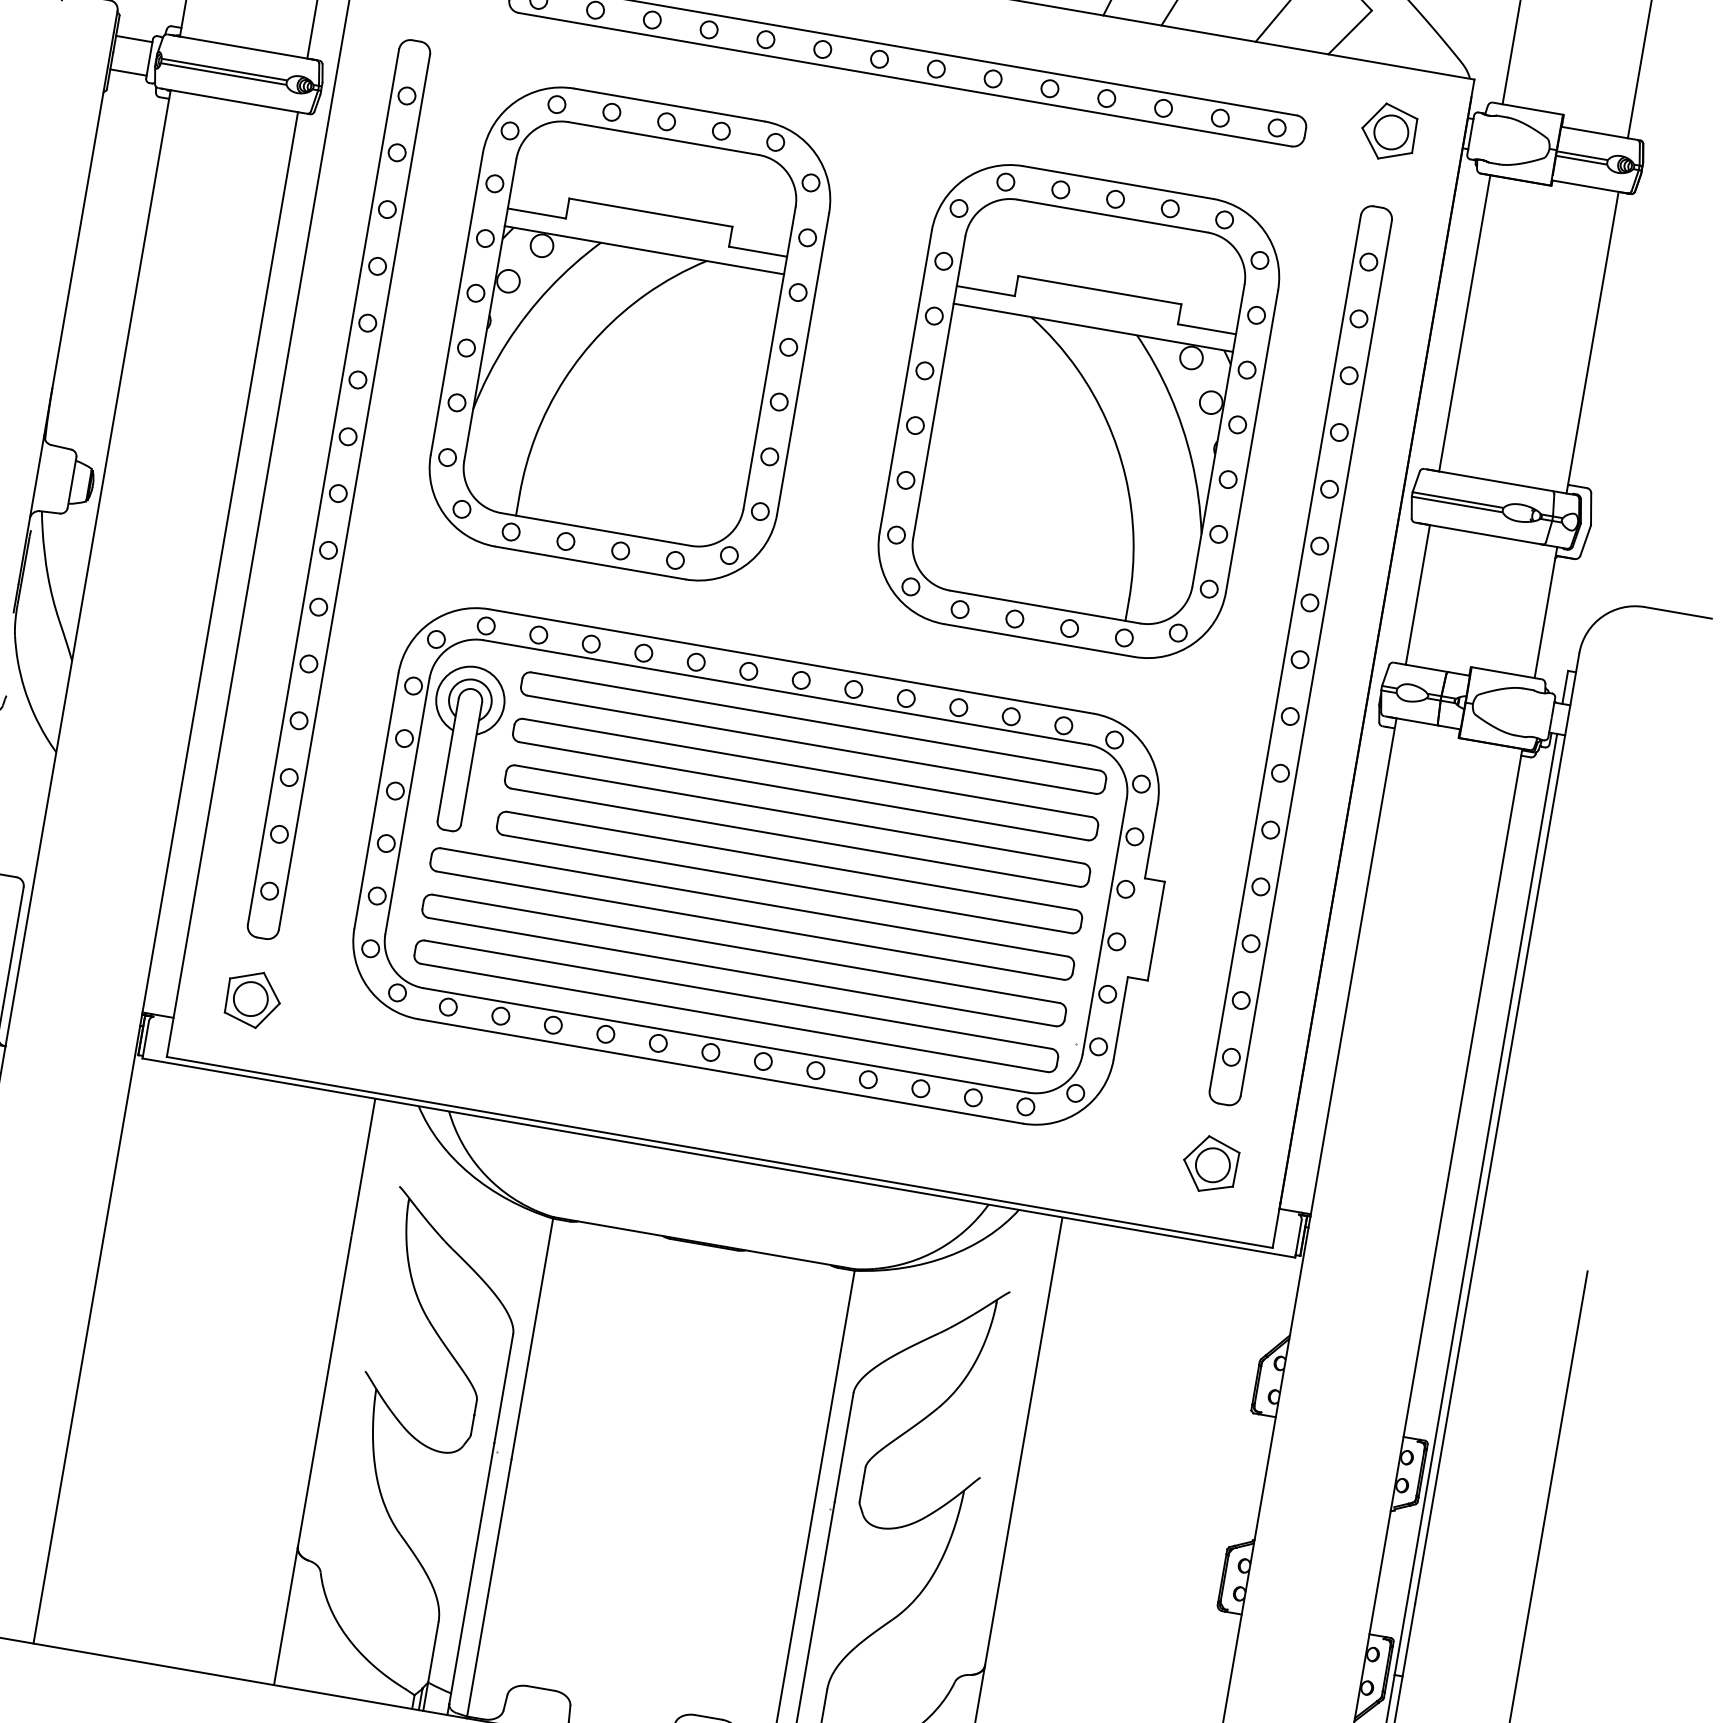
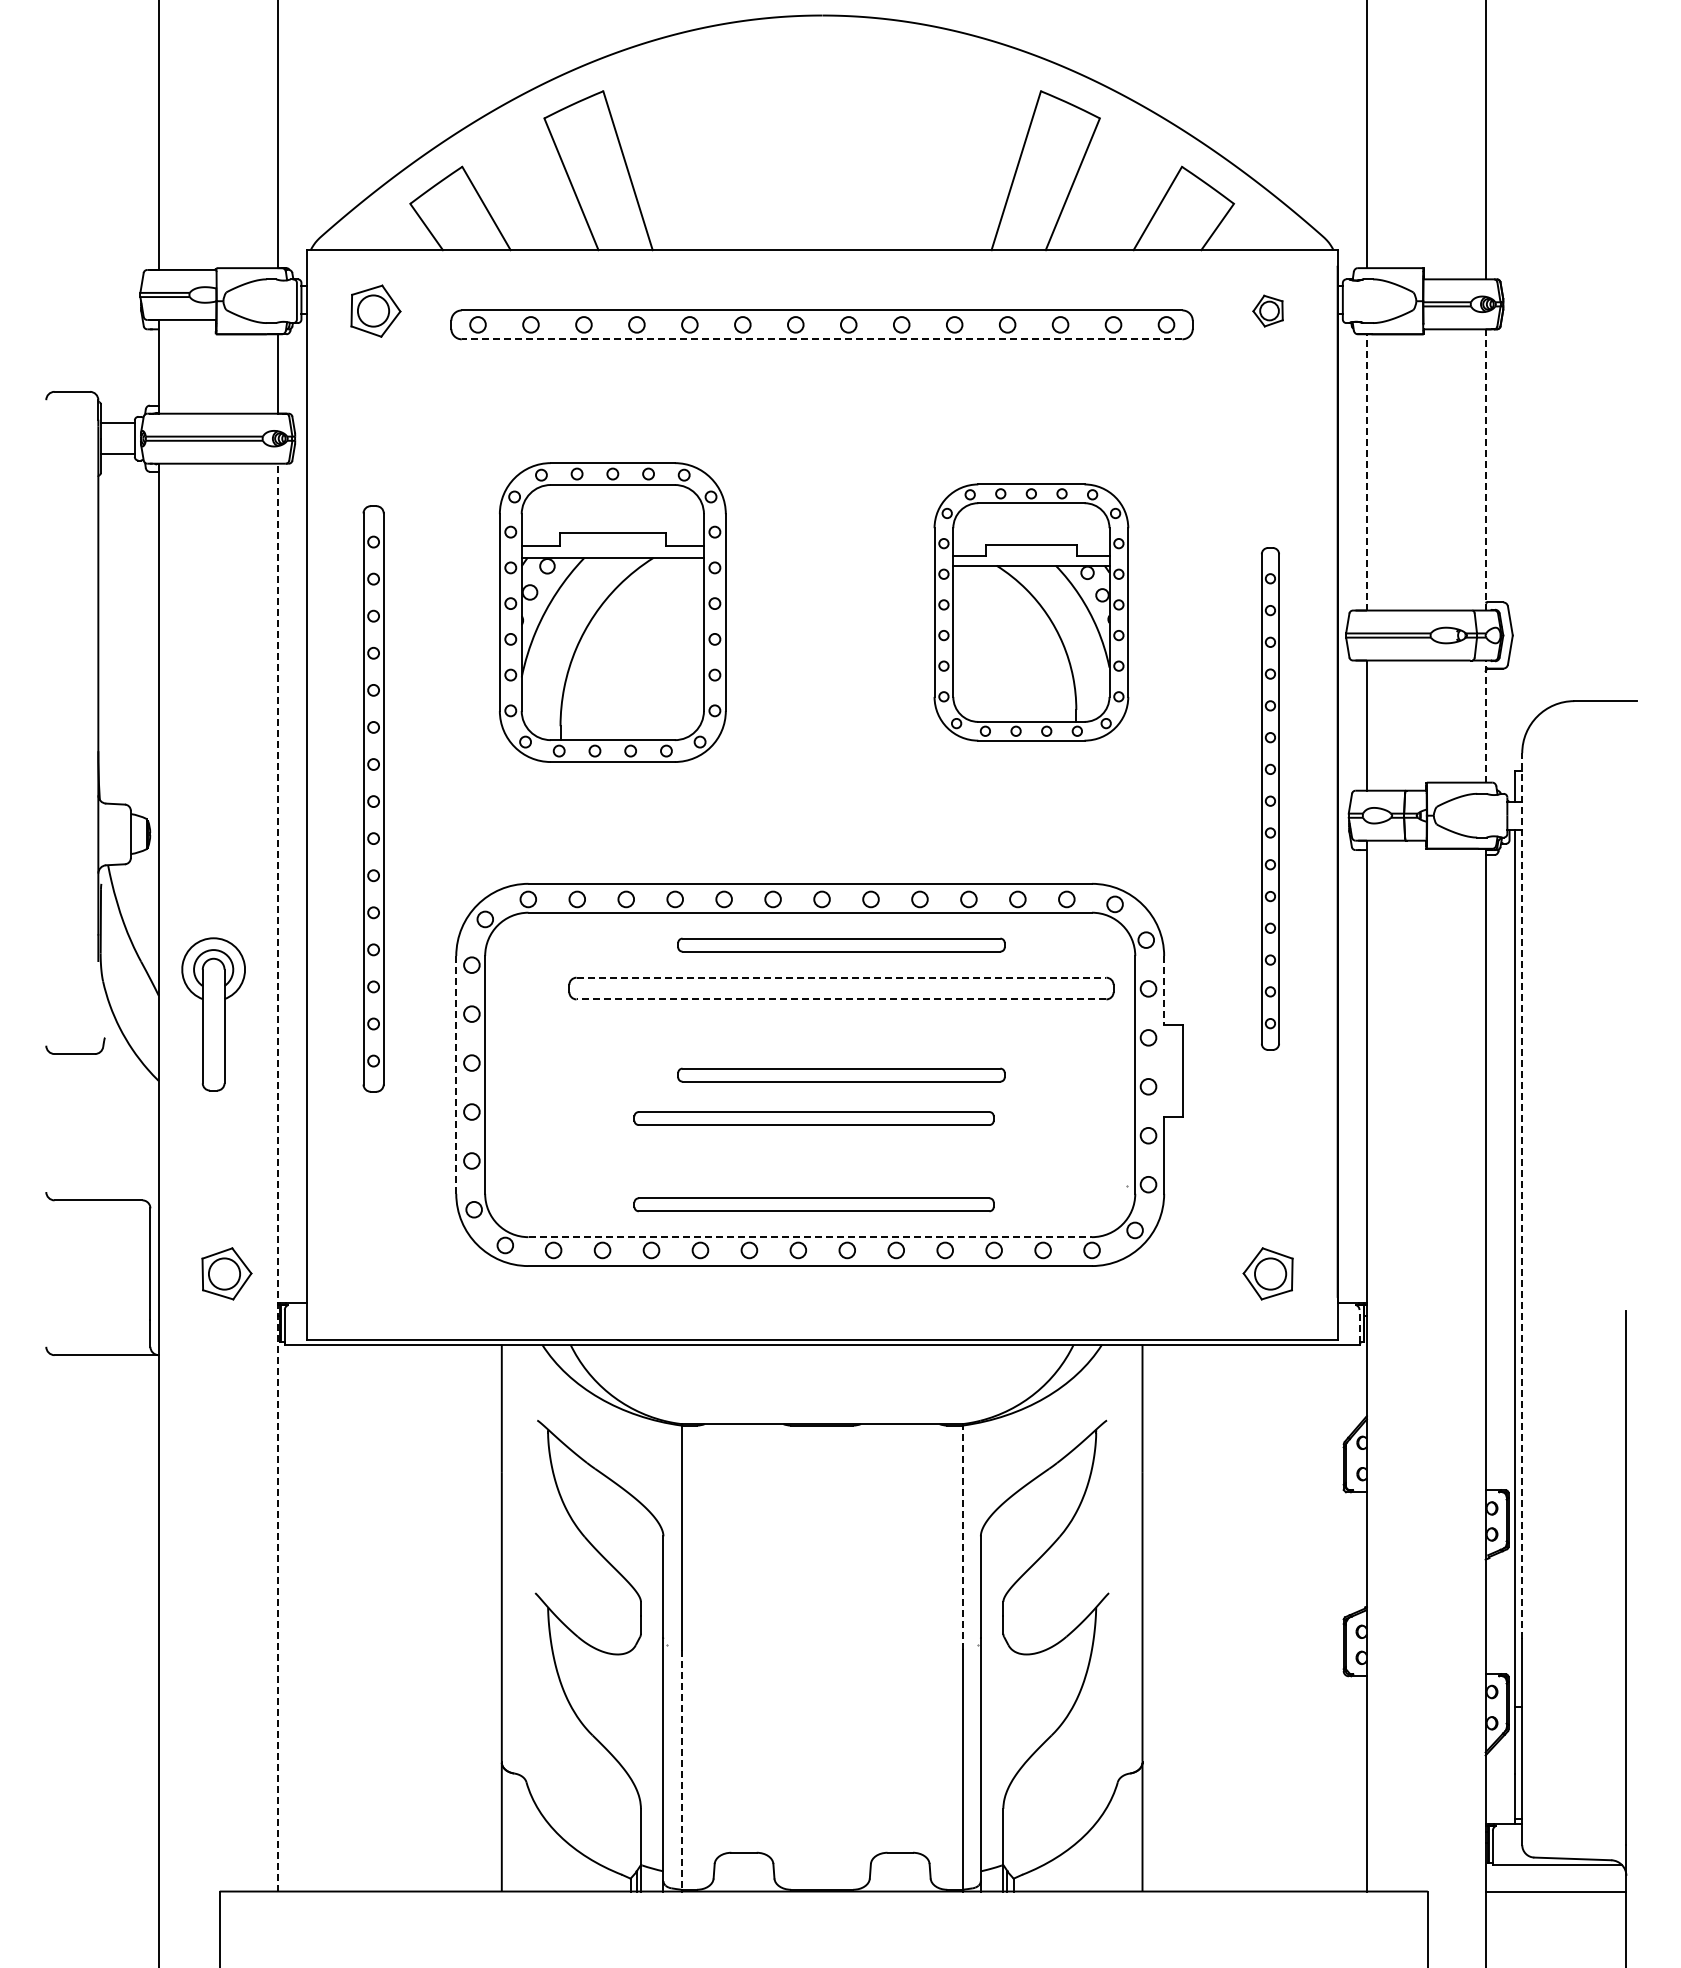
line: (904, 79) -> (821, 339), solid -> dashed
part: (1388, 131) -> (1267, 310), size x0.6
line: (1464, 322) -> (1366, 471), solid -> dashed
part: (629, 333) -> (612, 612), size x0.7
line: (1592, 342) -> (1485, 469), solid -> dashed
part: (1079, 411) -> (1031, 612), size x0.6
part: (338, 489) -> (373, 798), size x0.7
line: (1545, 612) -> (1485, 721), solid -> dashed
part: (1300, 655) -> (1270, 798), size x0.6
part: (813, 732) -> (841, 944), size x0.6
part: (461, 748) -> (213, 1014), moved
line: (807, 767) -> (841, 977), solid -> dashed
line: (803, 791) -> (841, 999), solid -> dashed
line: (376, 800) -> (456, 1074), solid -> dashed
part: (797, 825) -> (841, 1031), removed
line: (1151, 841) -> (1164, 990), solid -> dashed
part: (789, 871) -> (841, 1074), size x0.6
line: (165, 877) -> (277, 1177), solid -> dashed
part: (751, 913) -> (813, 1118), size x0.6
part: (743, 959) -> (813, 1161), removed
part: (253, 998) -> (226, 1273), moved
part: (735, 1006) -> (813, 1204), size x0.6
line: (726, 1040) -> (810, 1237), solid -> dashed
line: (1497, 1127) -> (1522, 1195), solid -> dashed
line: (1298, 1236) -> (1359, 1325), solid -> dashed
line: (833, 1390) -> (962, 1537), solid -> dashed
line: (489, 1587) -> (681, 1769), solid -> dashed

